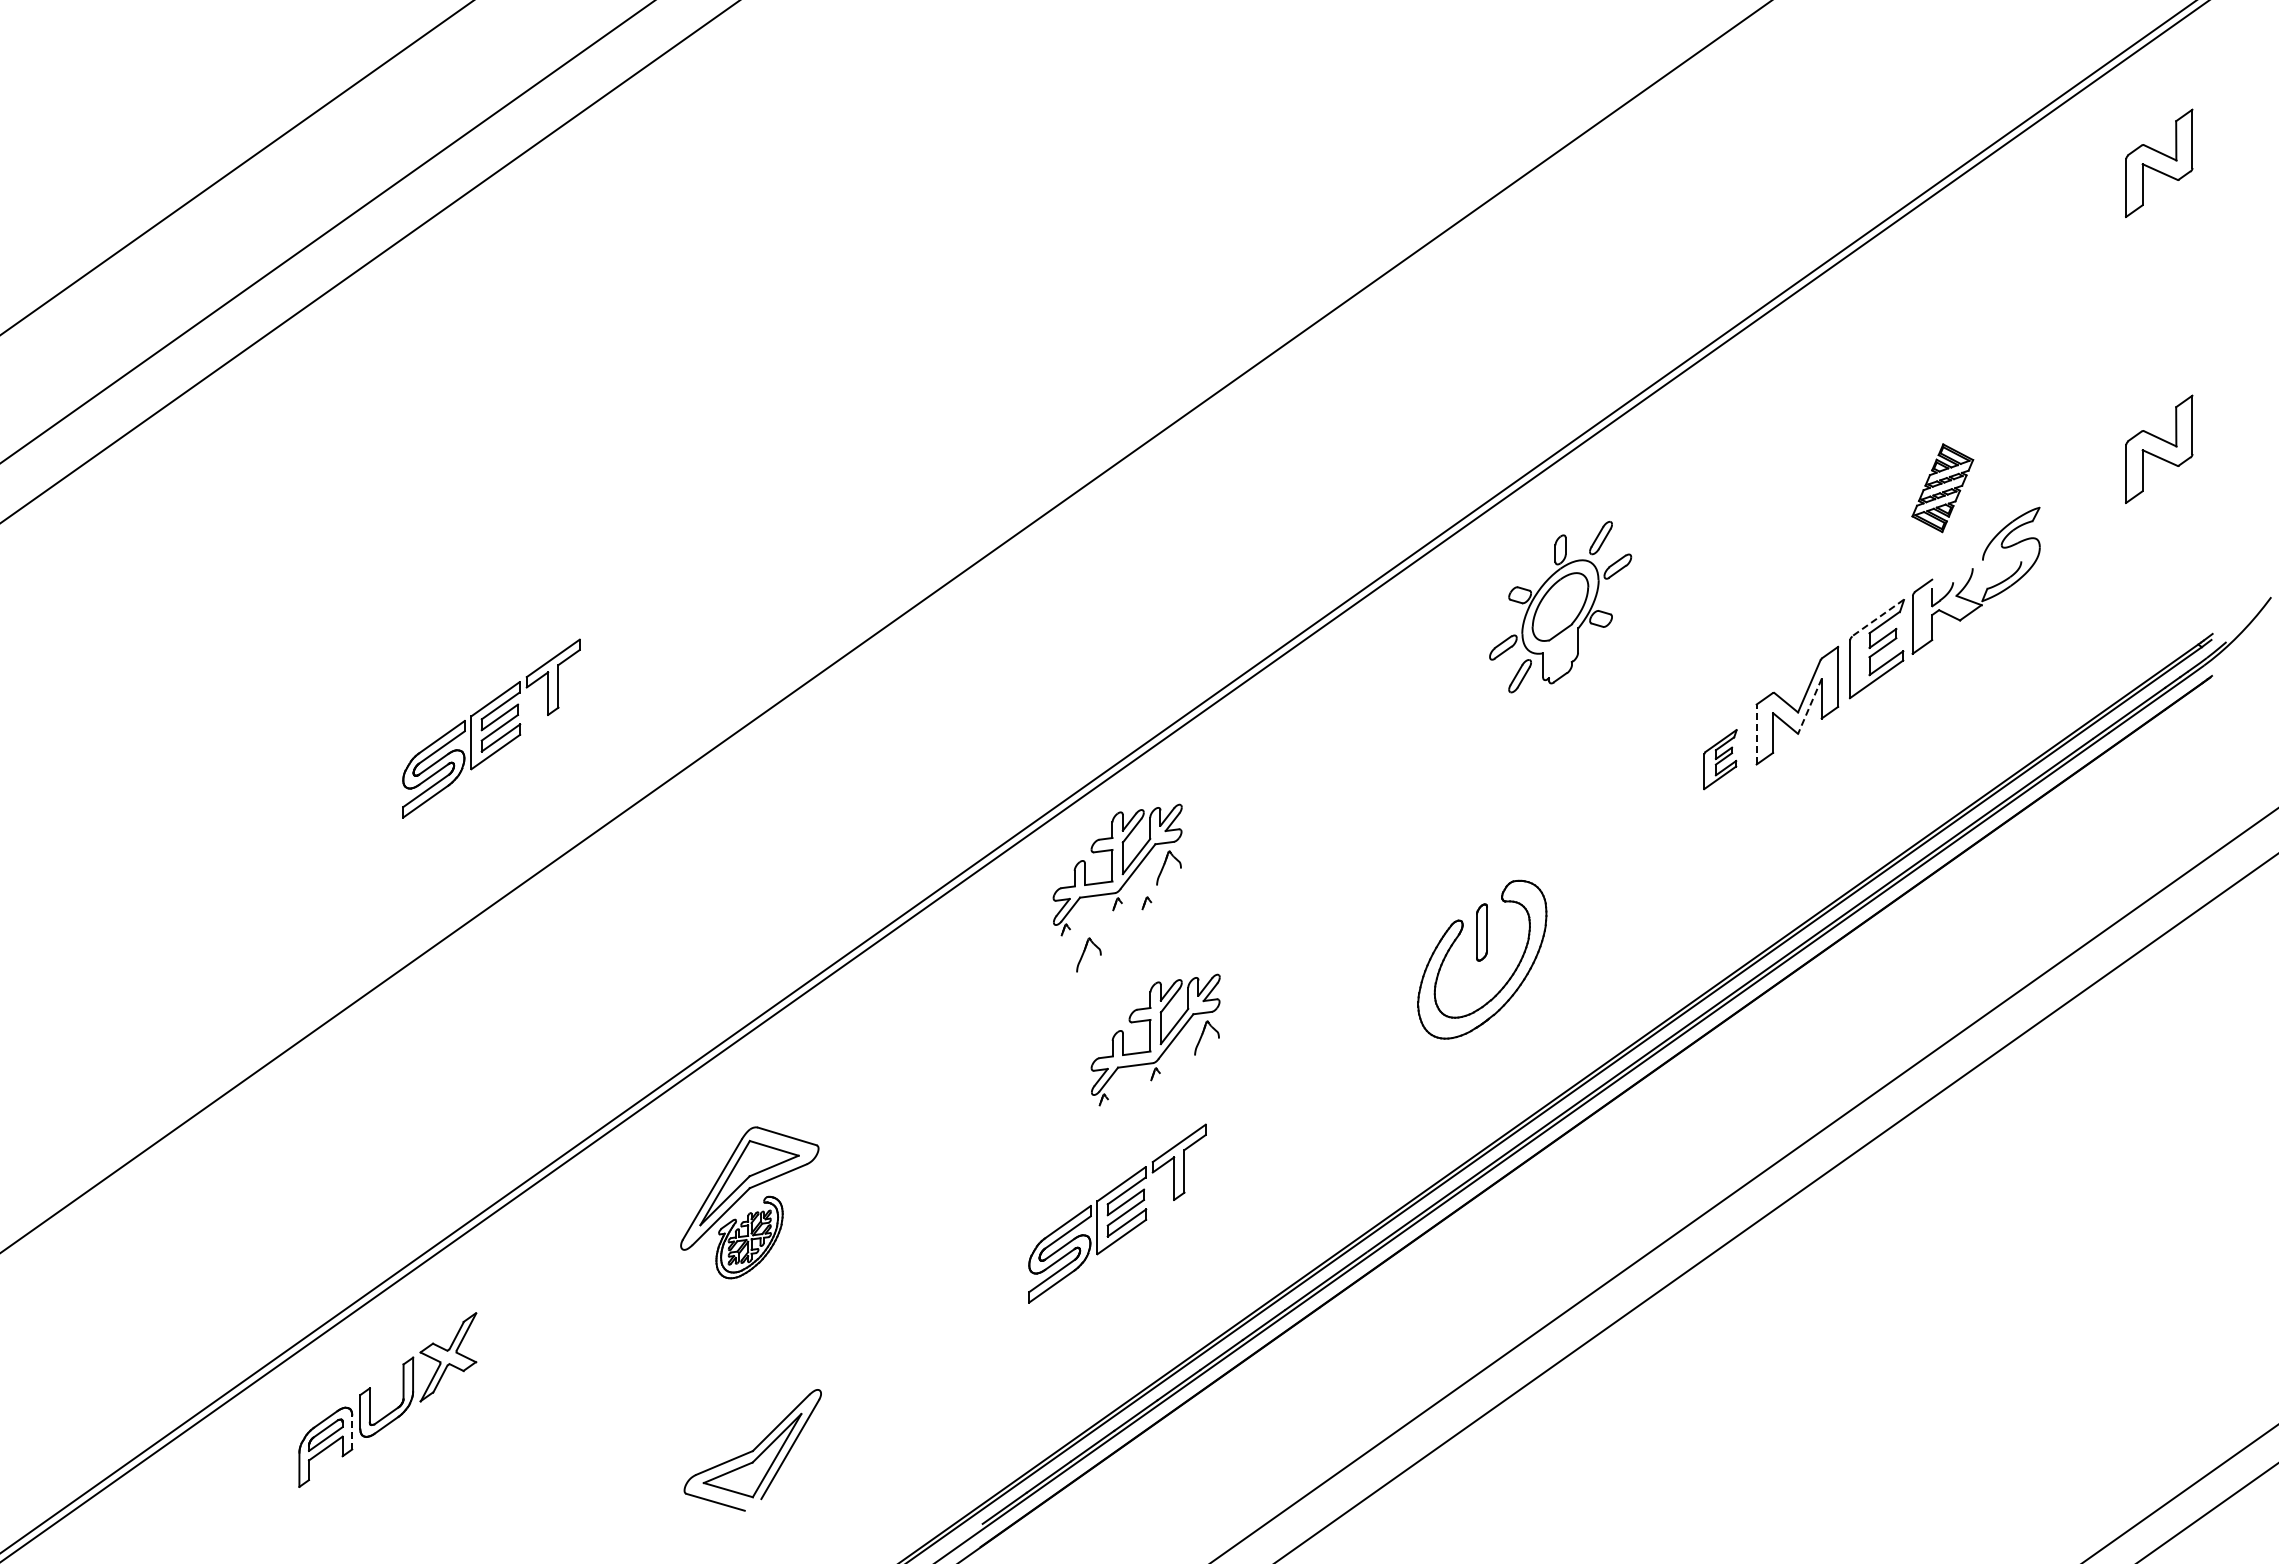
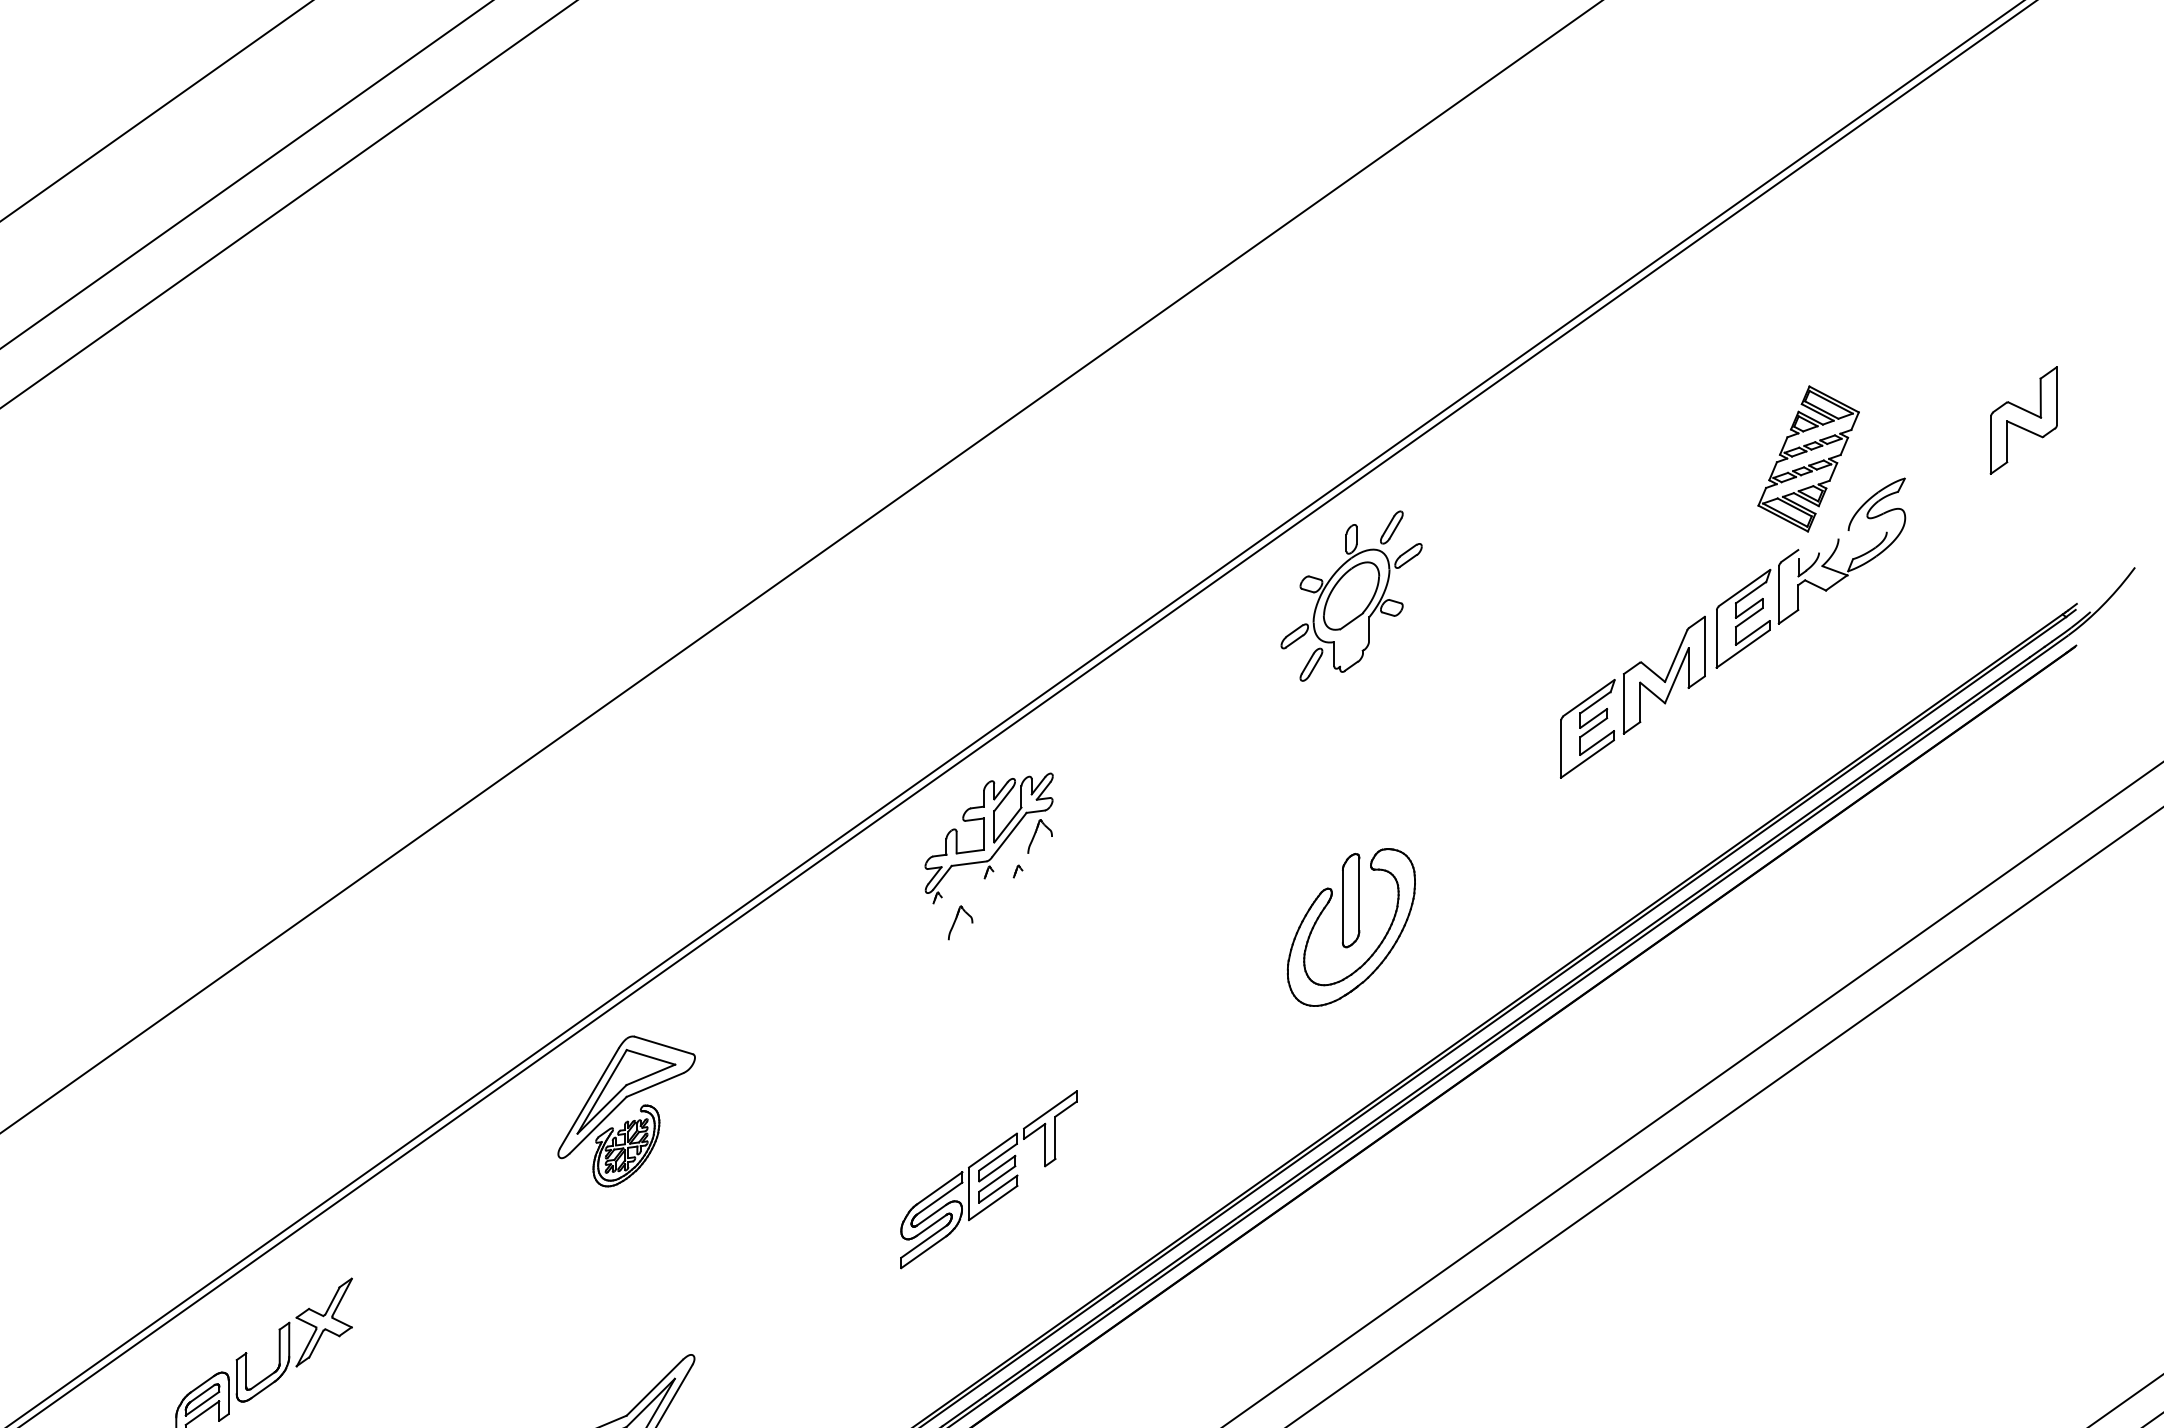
part: (2159, 162) -> (2024, 135), removed
part: (1942, 488) -> (1808, 459), size x1.67
part: (1560, 607) -> (1351, 596), moved
line: (1878, 618) -> (1744, 588), dashed -> solid
line: (1809, 706) -> (1676, 676), dashed -> solid
part: (491, 728) -> (367, 697), removed
line: (1756, 734) -> (1623, 703), dashed -> solid
part: (1720, 759) -> (1587, 728), size x1.67
part: (1481, 932) -> (1350, 900), size x1.67
part: (1155, 1039) -> (1026, 1006), removed
part: (743, 1195) -> (620, 1104), moved
line: (352, 1431) -> (229, 1396), dashed -> solid

